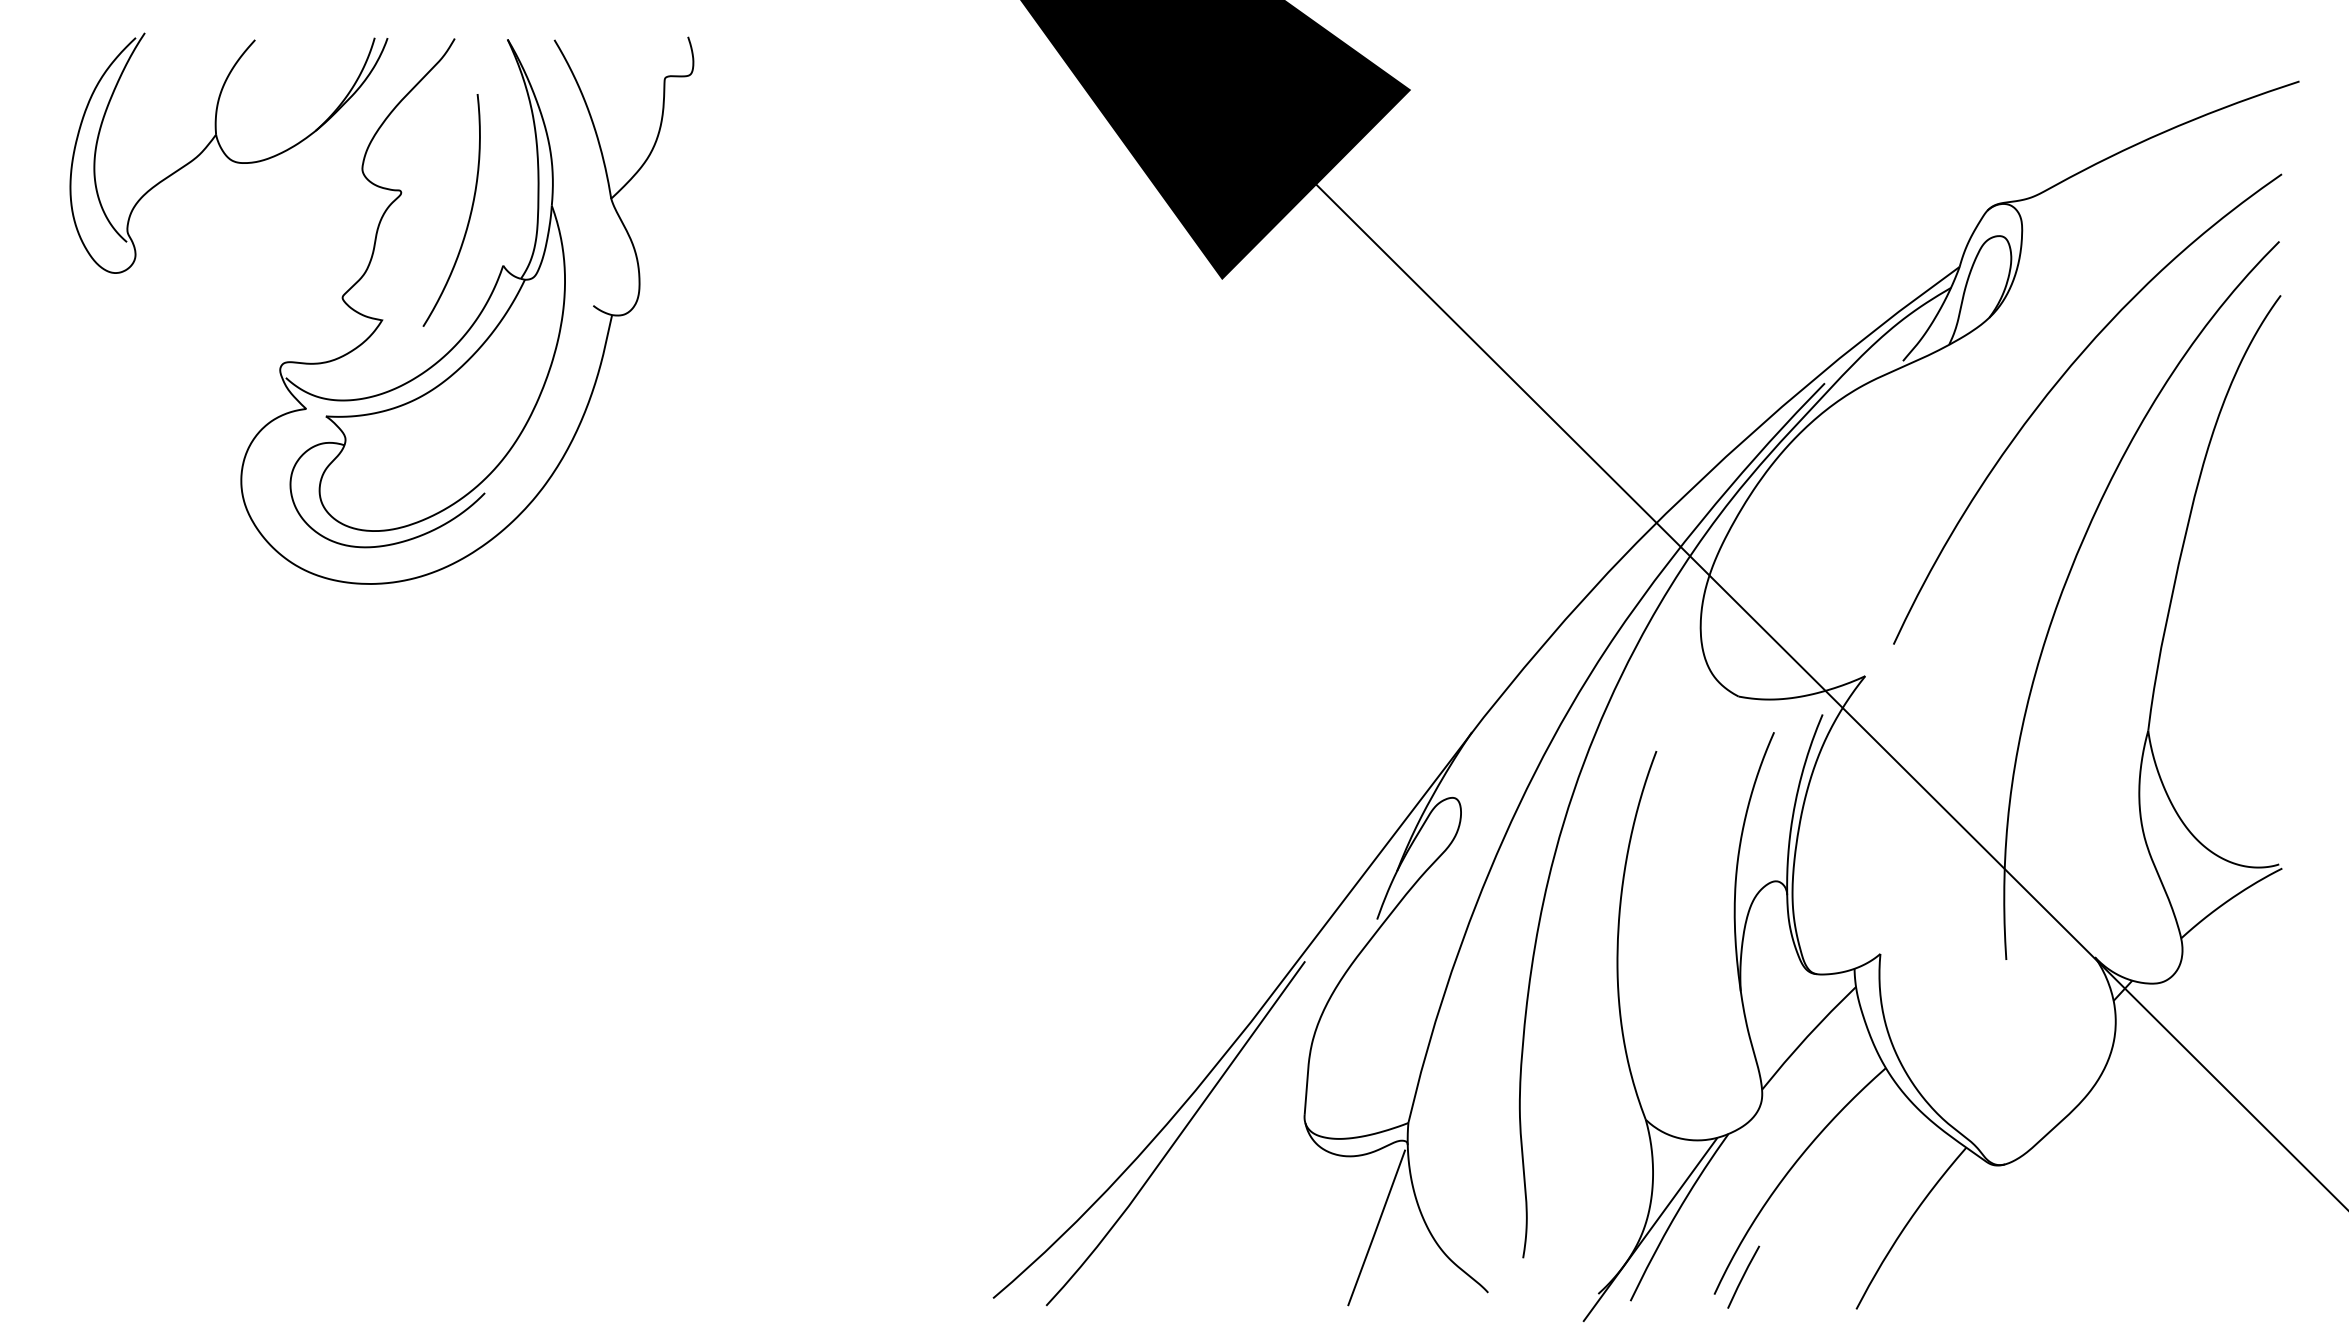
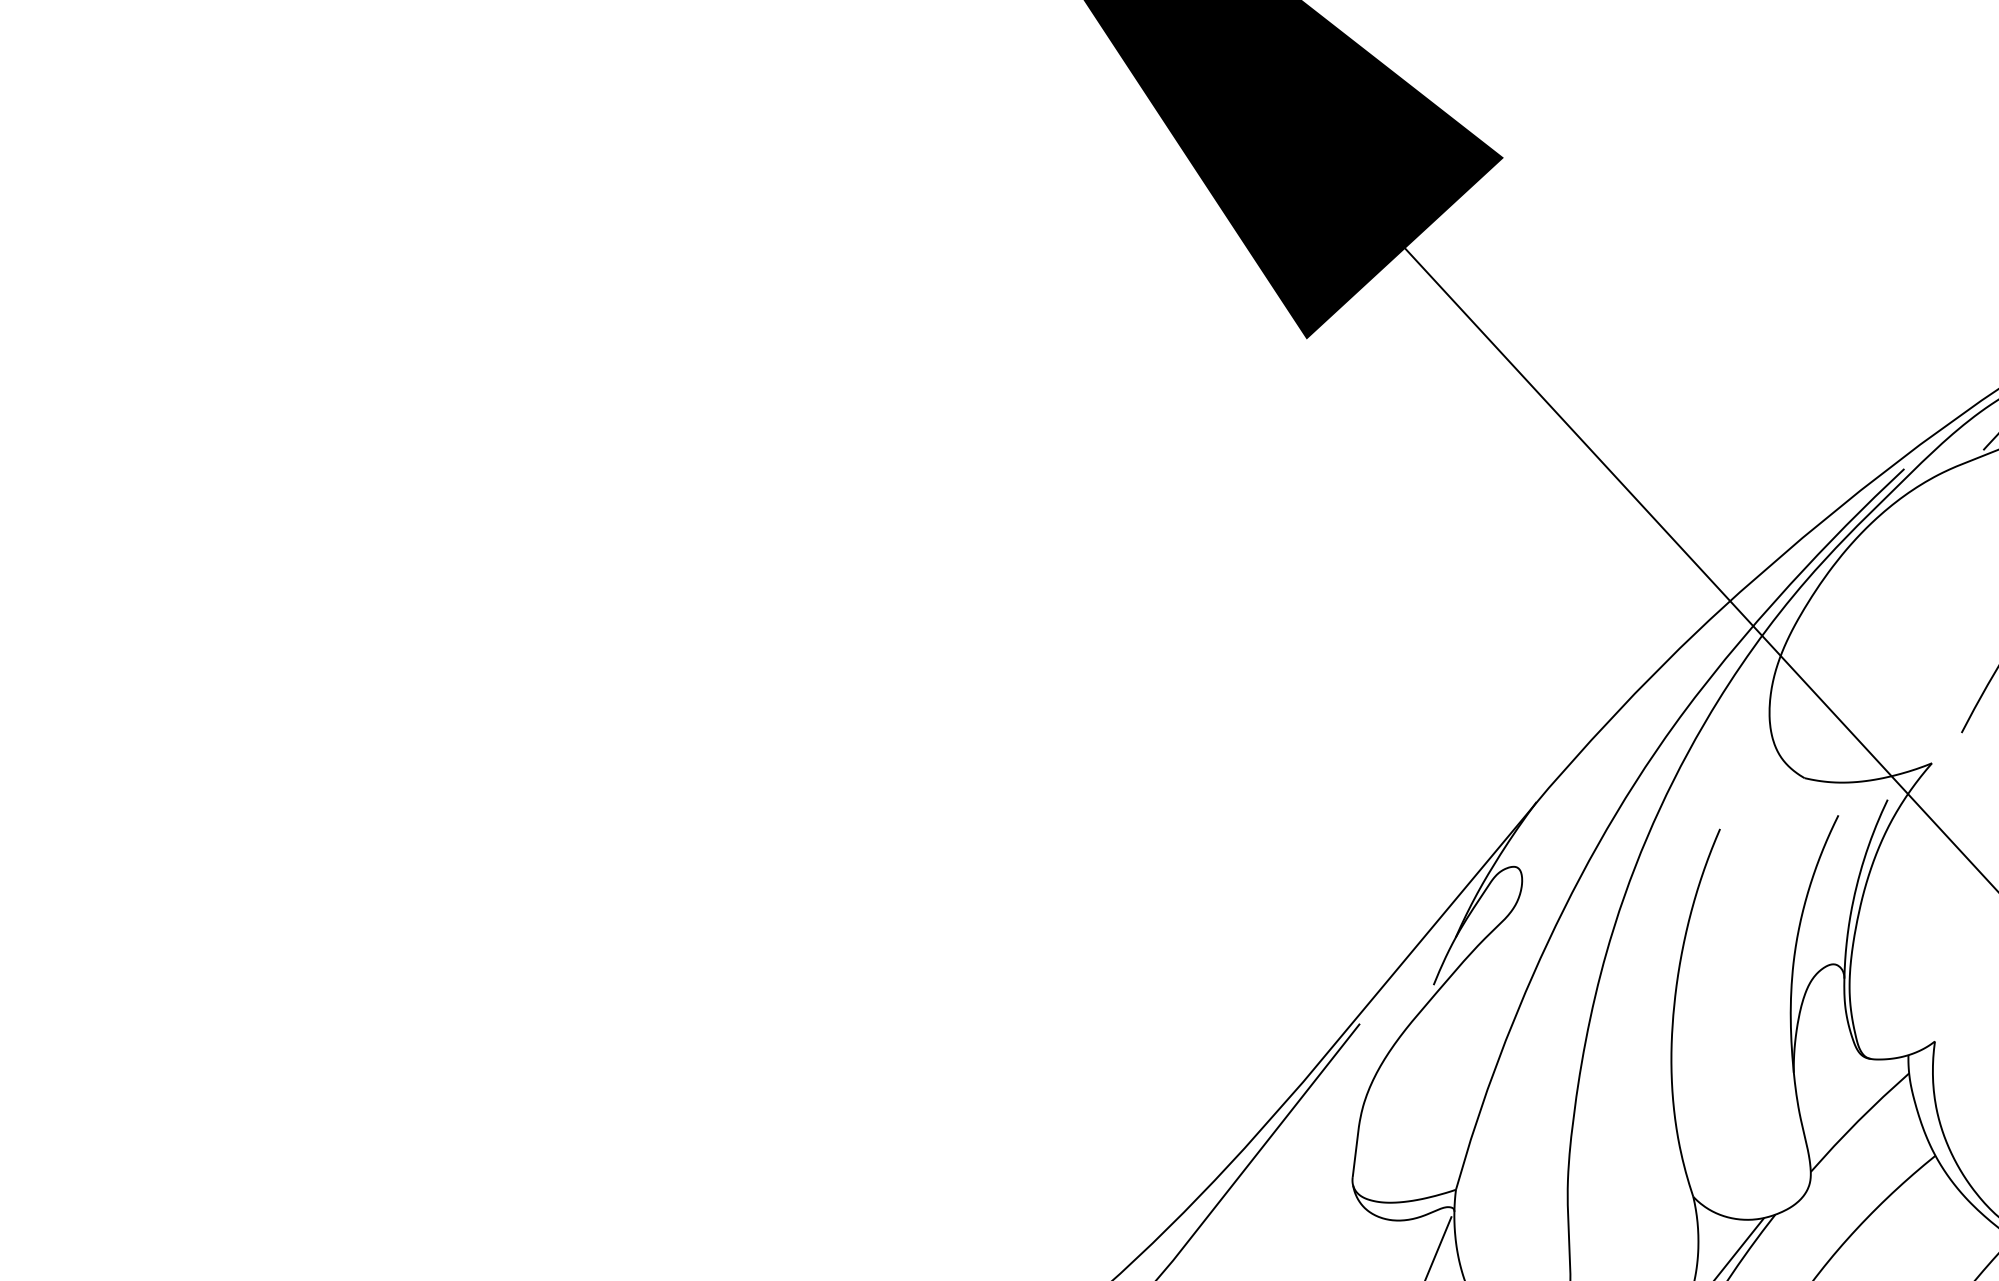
part: (379, 318) -> (463, 341), removed

